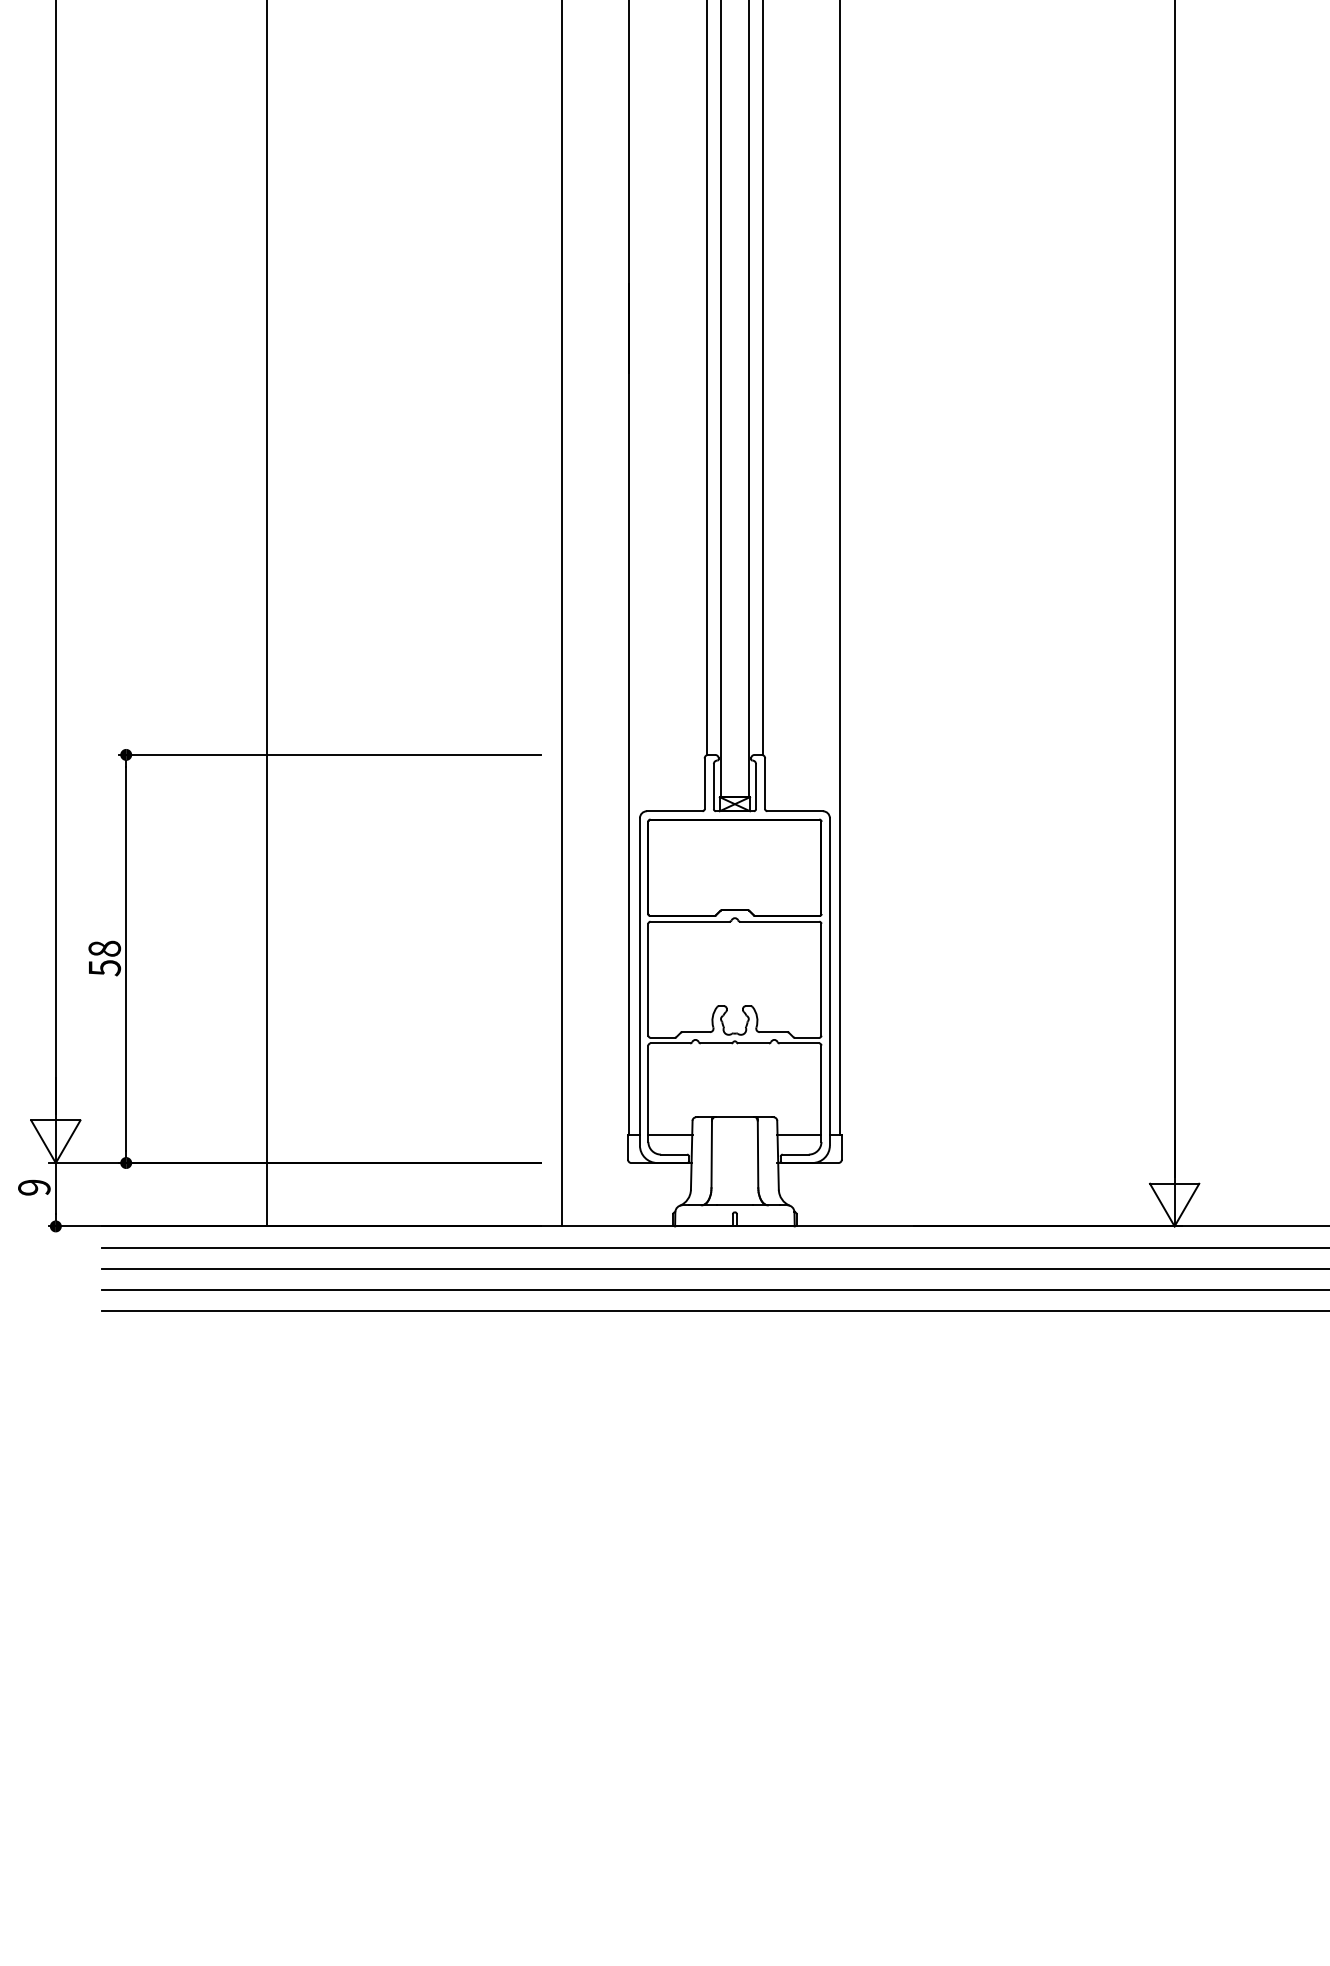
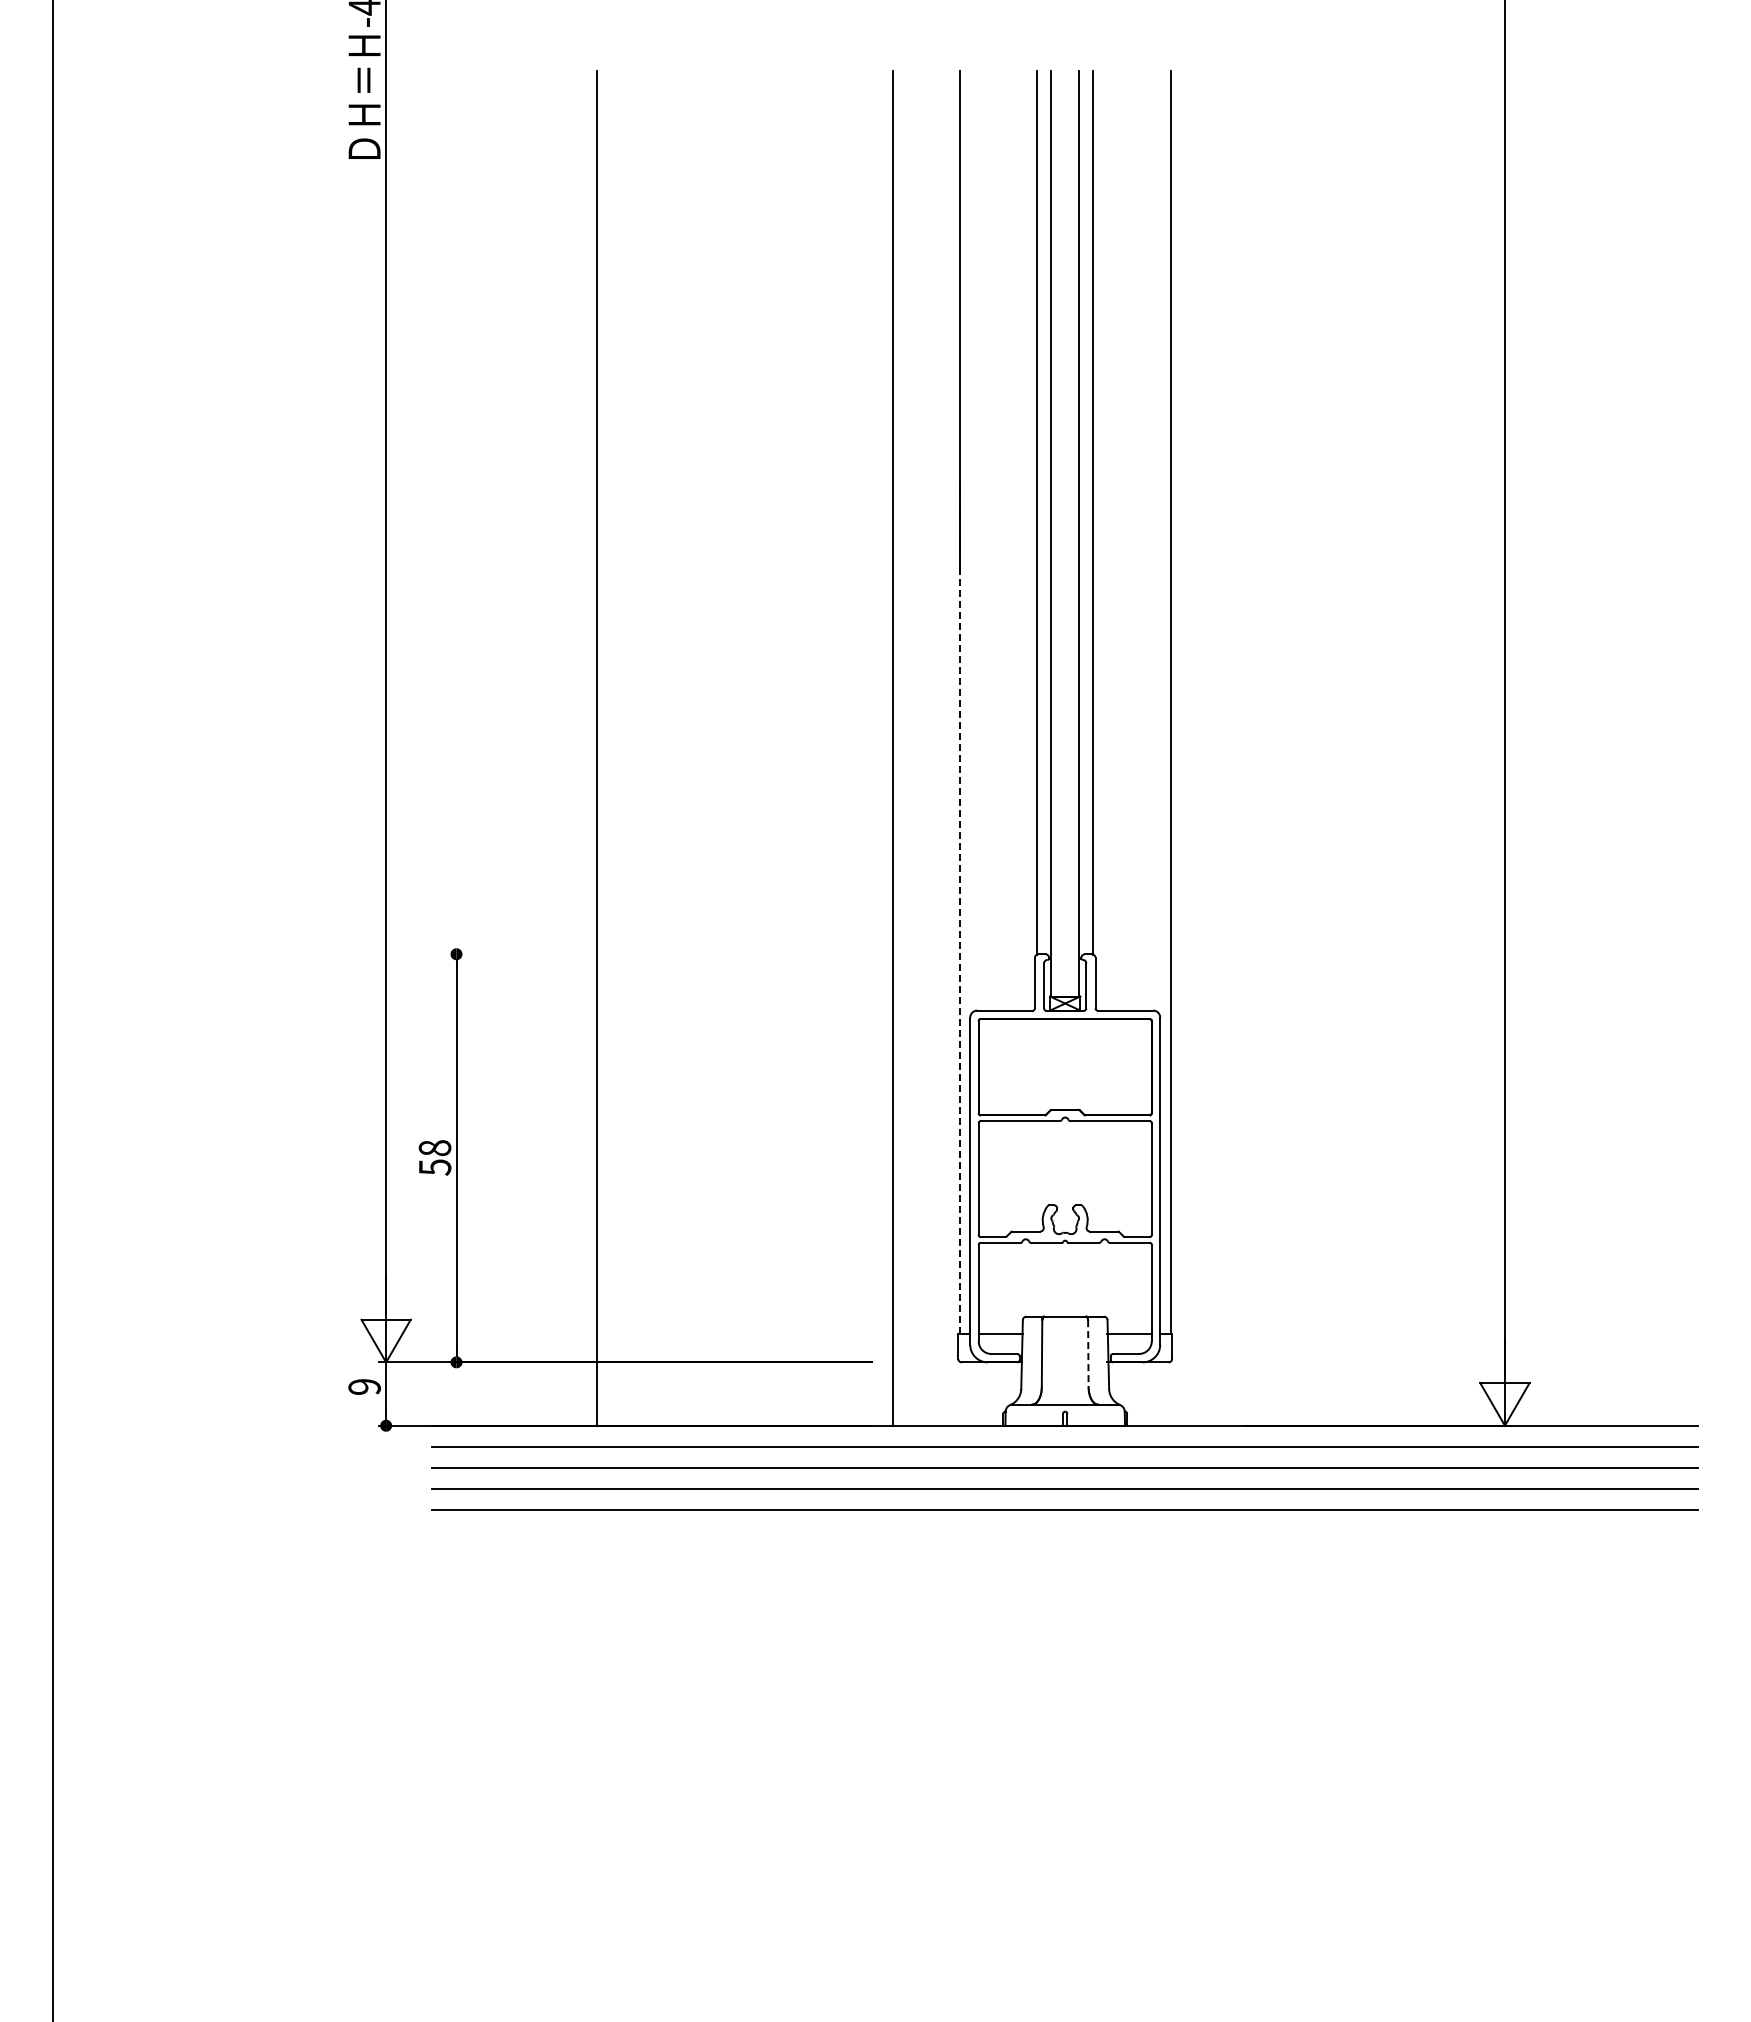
line: (629, 709) -> (959, 908), solid -> dashed
line: (330, 755) -> (660, 954), removed
line: (758, 1154) -> (1088, 1353), solid -> dashed

